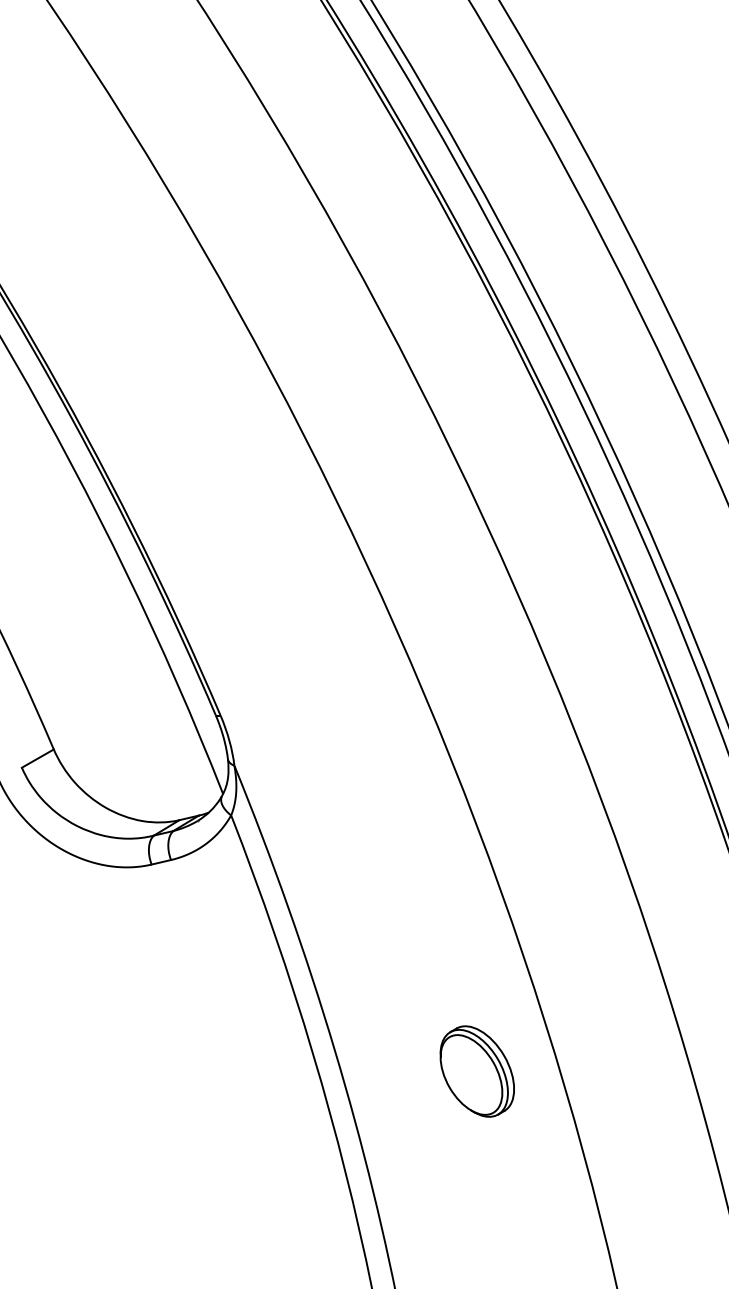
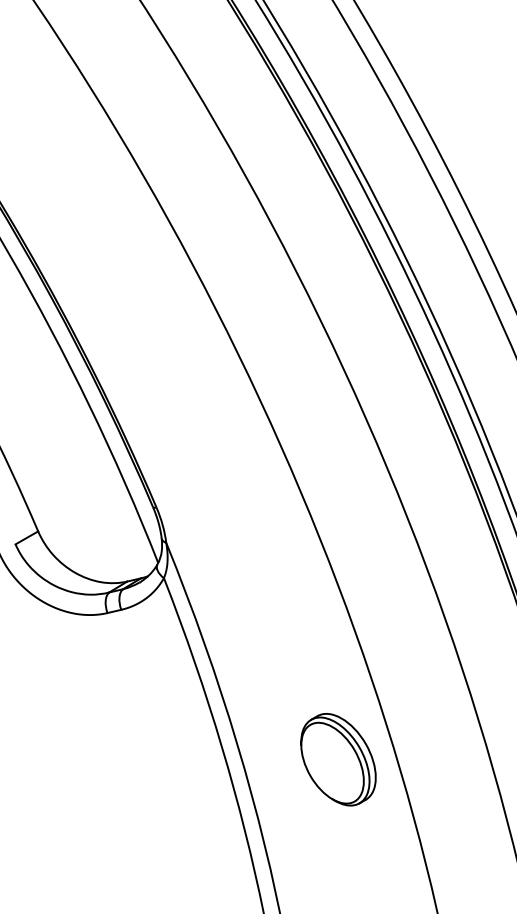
part: (477, 1071) -> (338, 759), size x1.43

